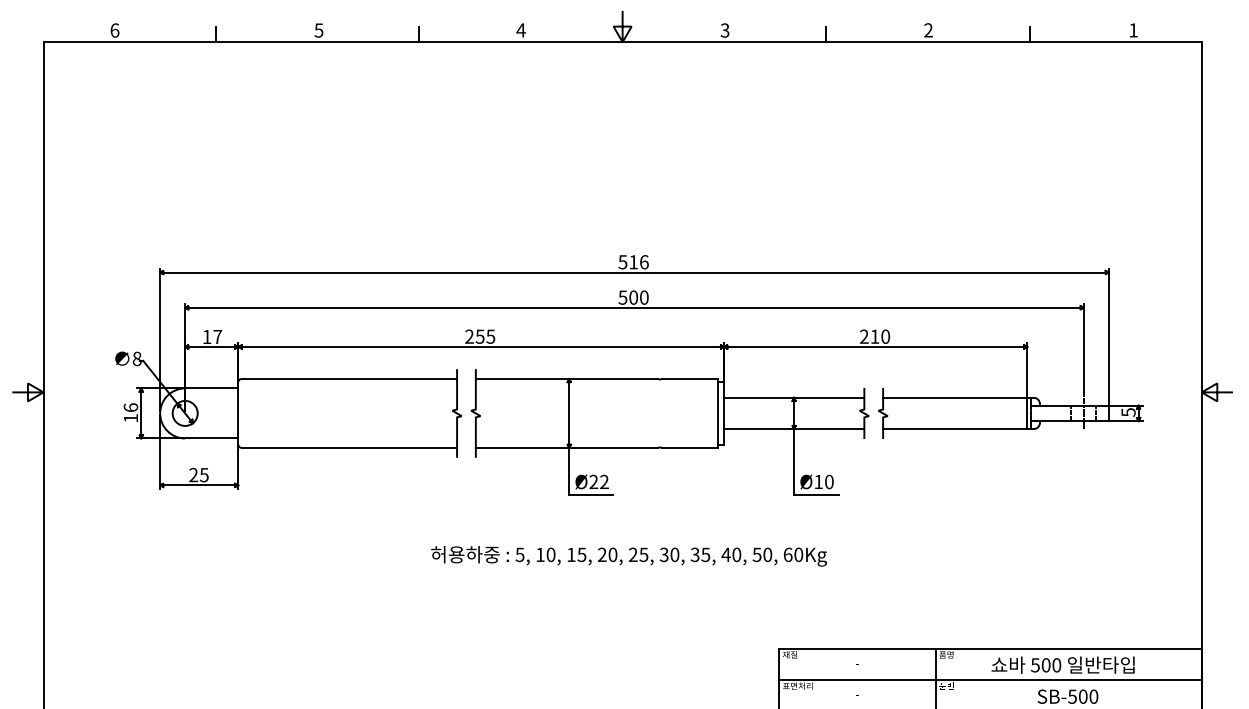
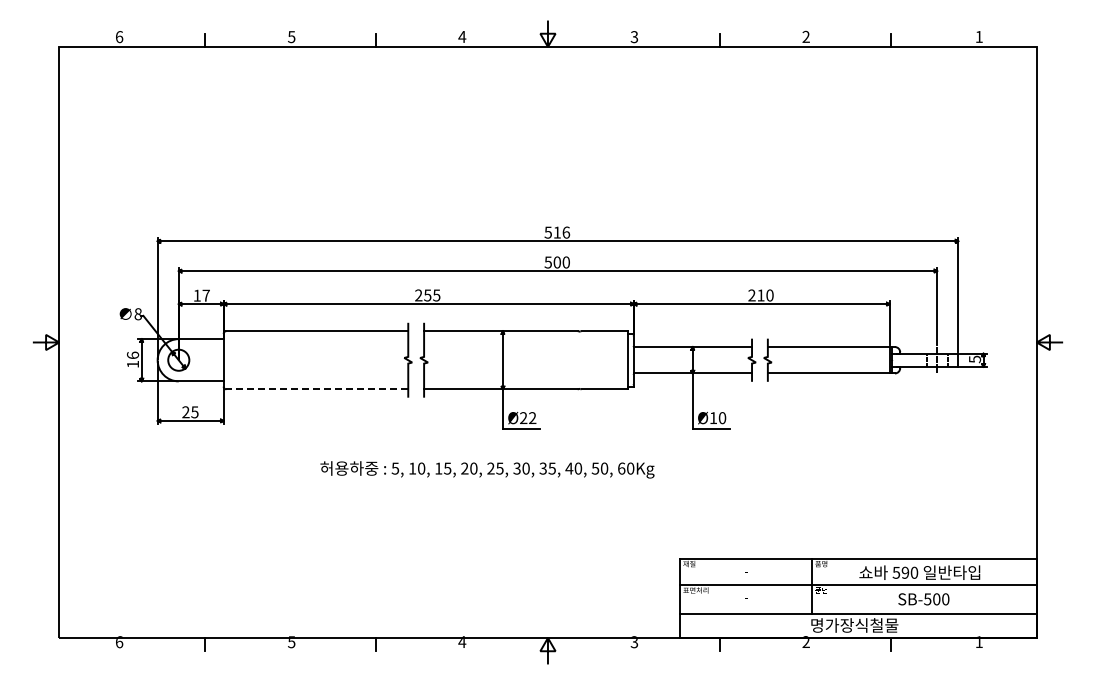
line: (349, 448) -> (317, 389), solid -> dashed
text: (629, 555) -> (487, 469), moved
text: (1046, 664) -> (905, 572), 500 -> 590

